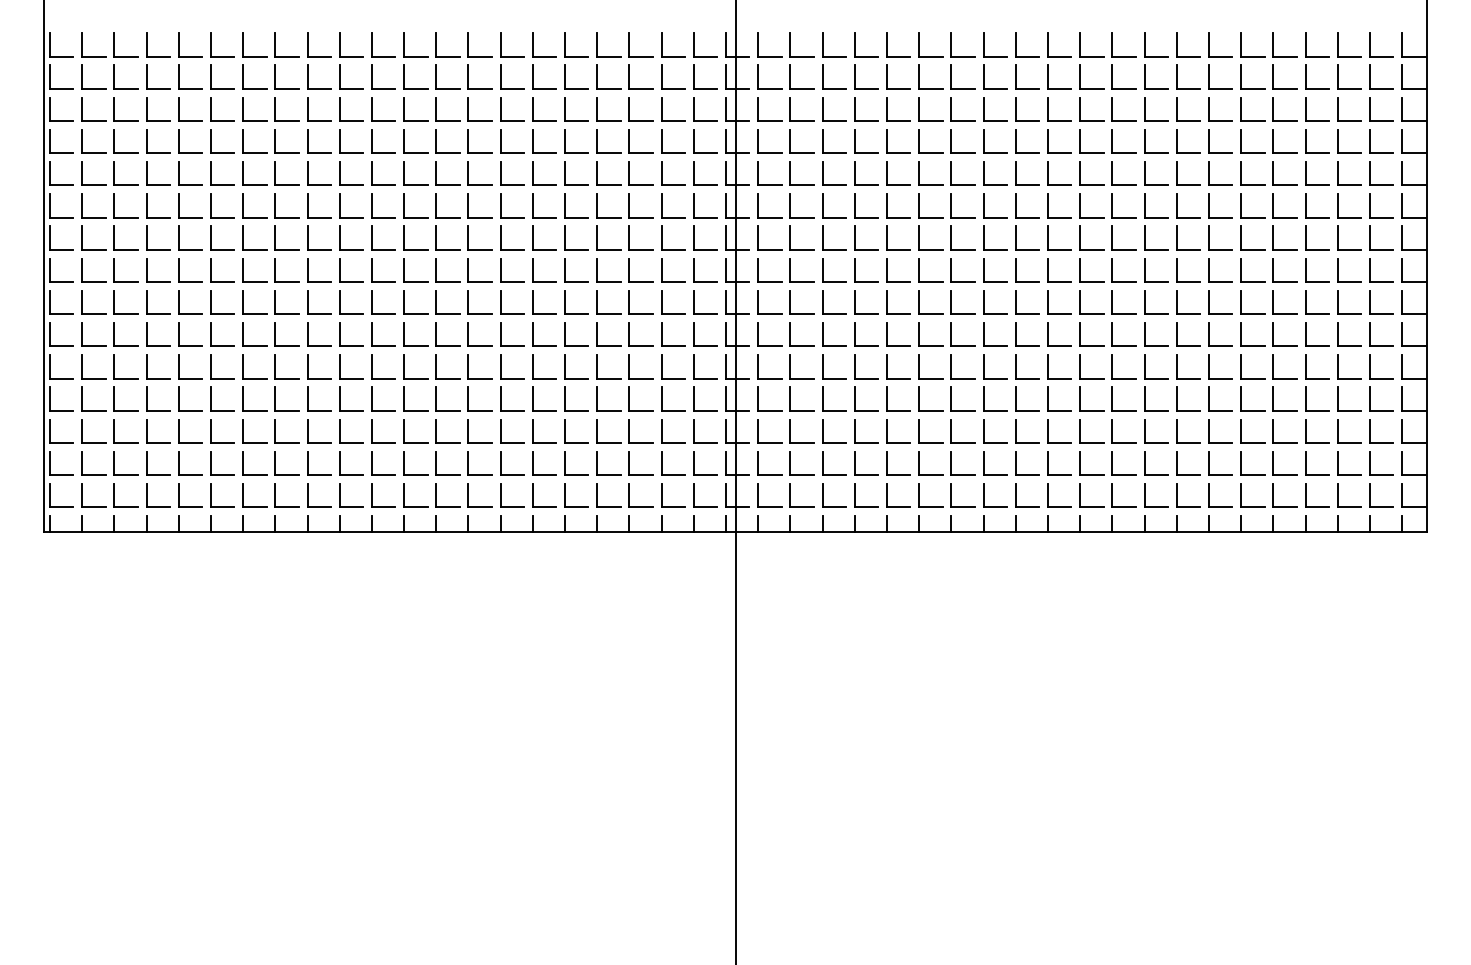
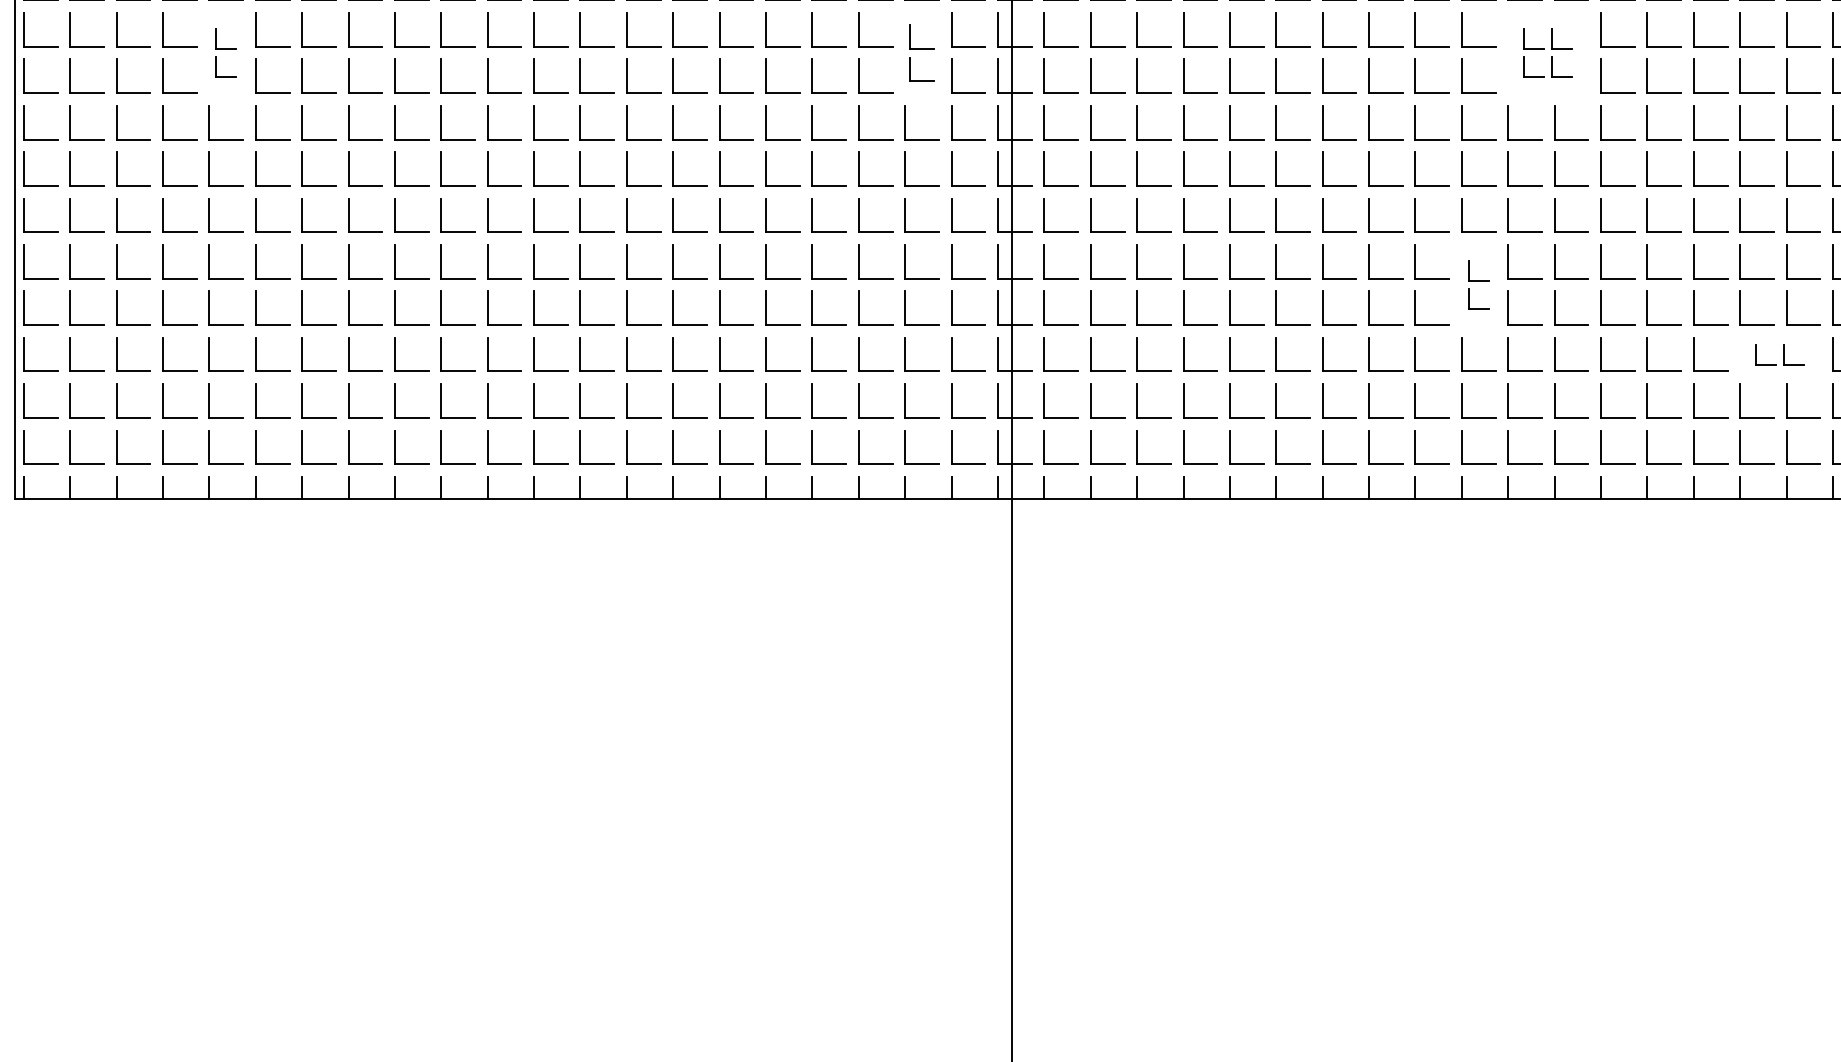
part: (190, 221) -> (226, 52), size x0.6
part: (673, 221) -> (922, 52), size x0.7
part: (1107, 221) -> (1547, 52), size x0.6
part: (1059, 382) -> (1478, 284), size x0.6
part: (1268, 431) -> (1779, 354), size x0.6

